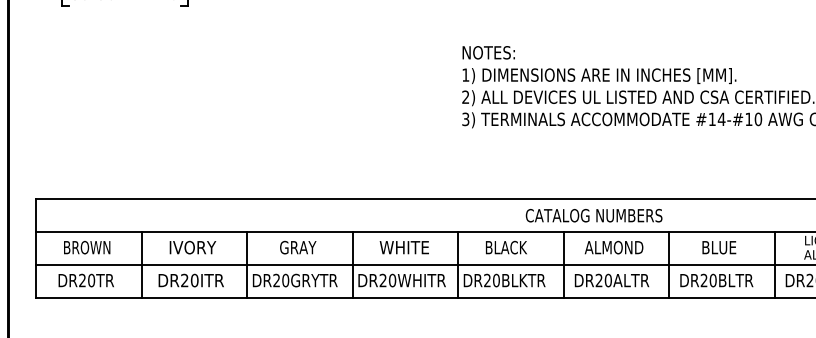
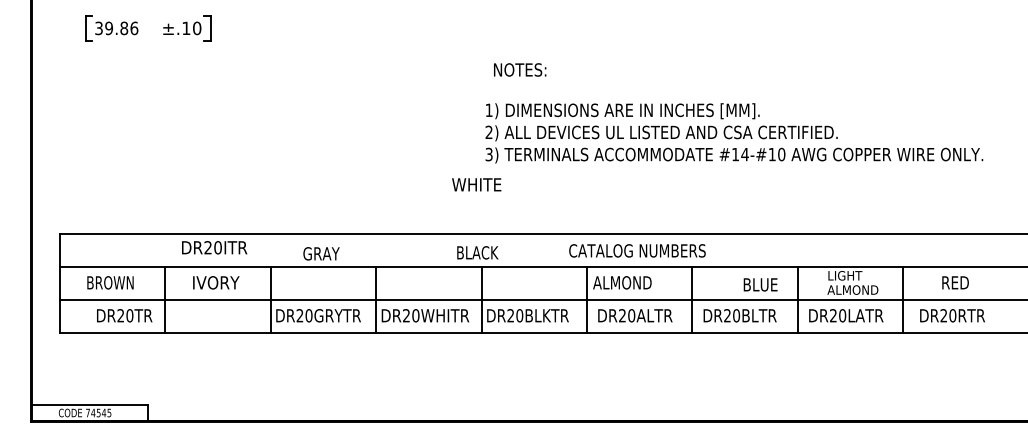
text: (489, 52) -> (520, 69), moved
text: (594, 215) -> (637, 250), moved
text: (298, 247) -> (321, 253), moved
text: (404, 247) -> (476, 184), moved
text: (506, 247) -> (477, 252), moved
text: (614, 247) -> (622, 282), moved
text: (719, 247) -> (760, 284), moved
text: (86, 280) -> (124, 315), moved
text: (191, 280) -> (214, 247), moved

